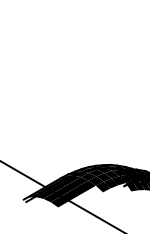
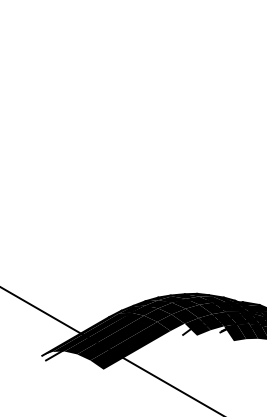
fill: (102, 186) -> (182, 332), removed

